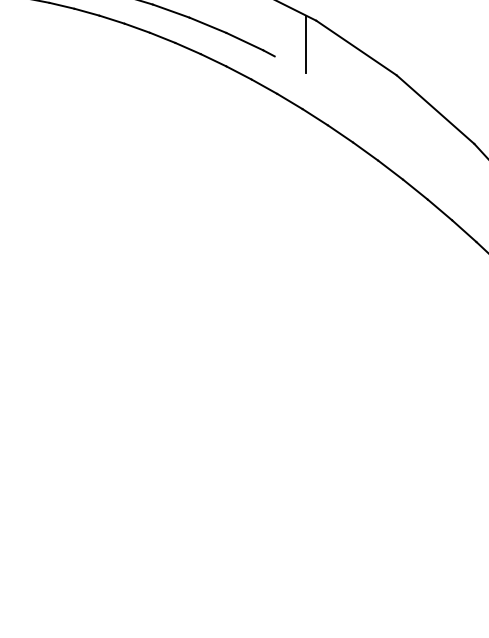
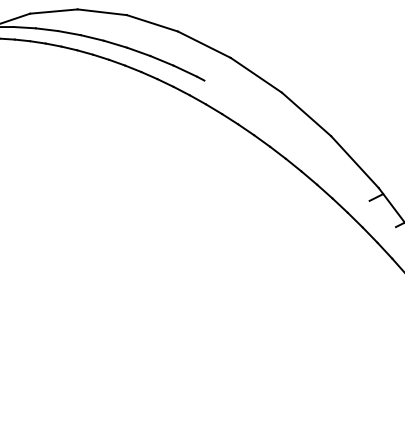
line: (306, 43) -> (224, 72), removed

